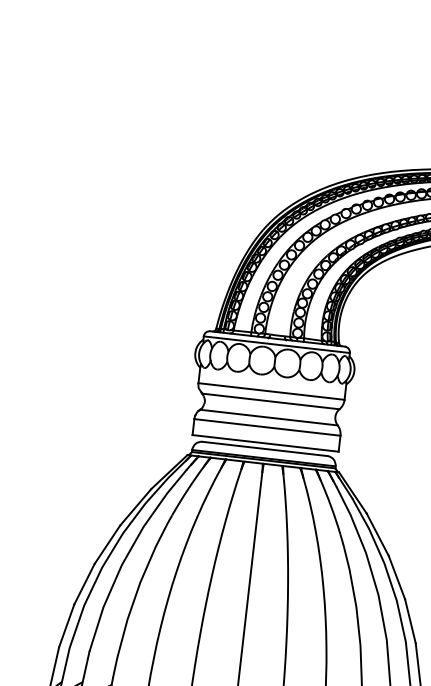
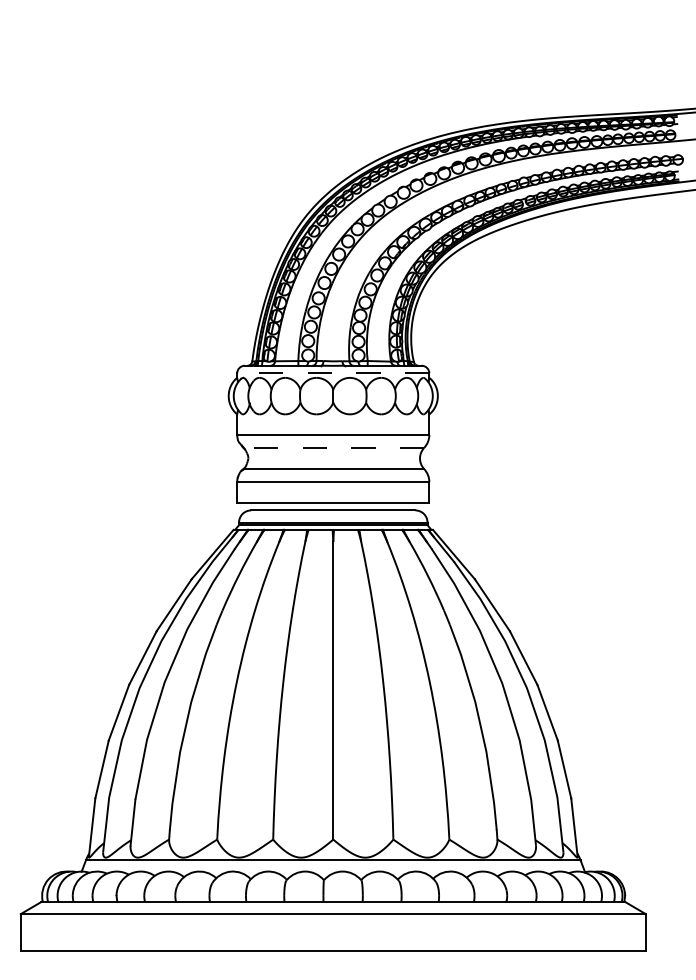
line: (276, 344) -> (332, 373), solid -> dashed
line: (270, 401) -> (333, 447), solid -> dashed

